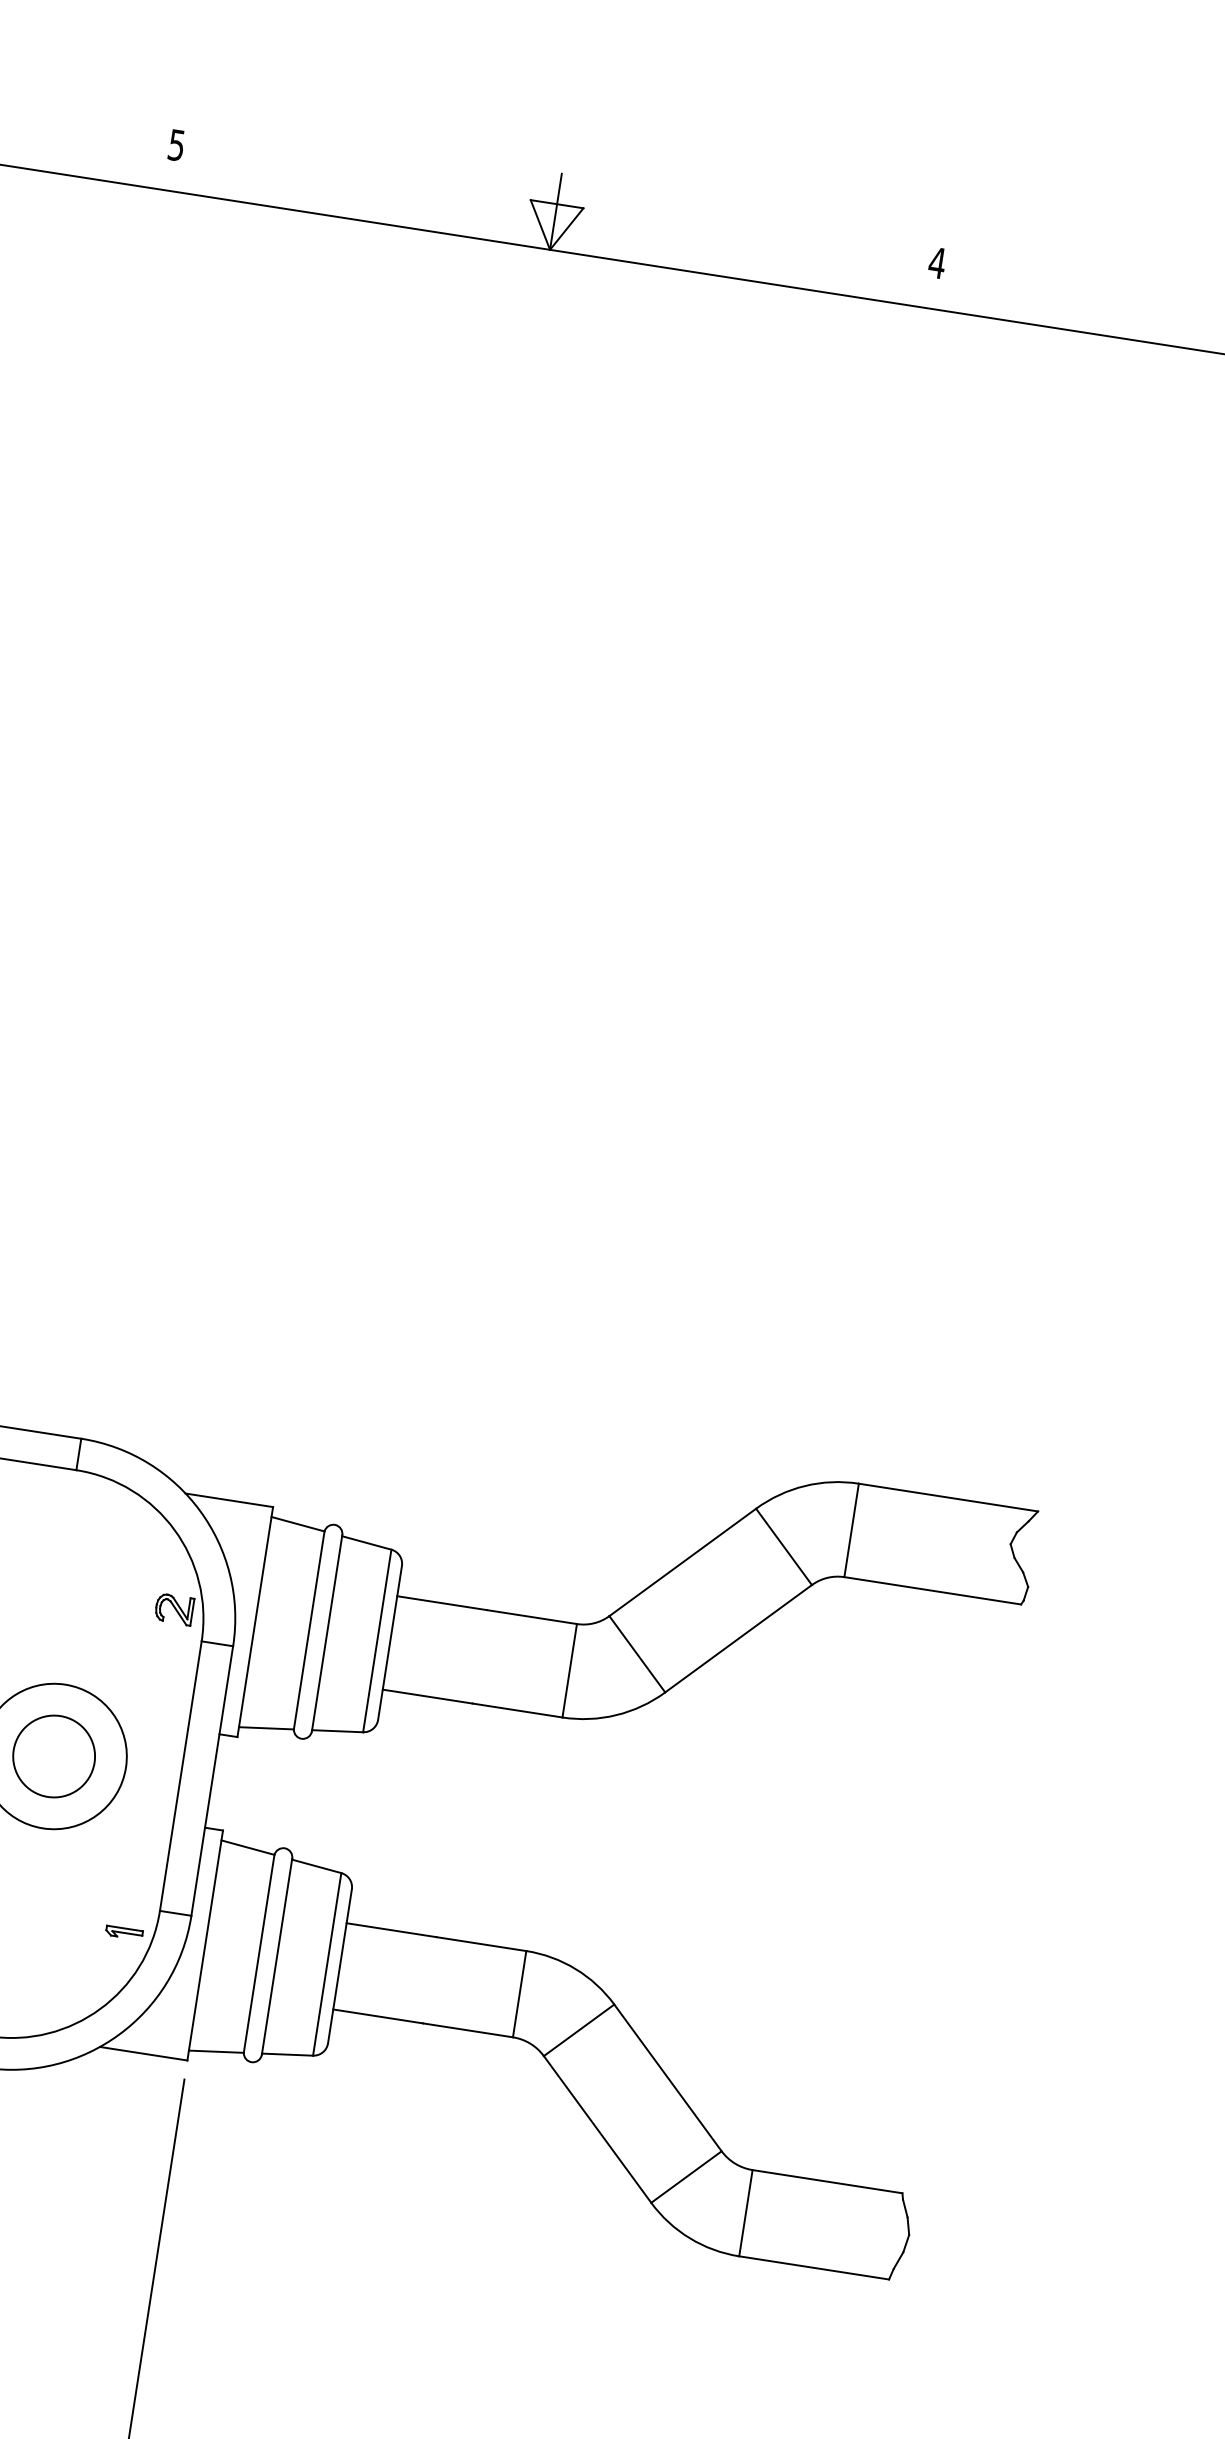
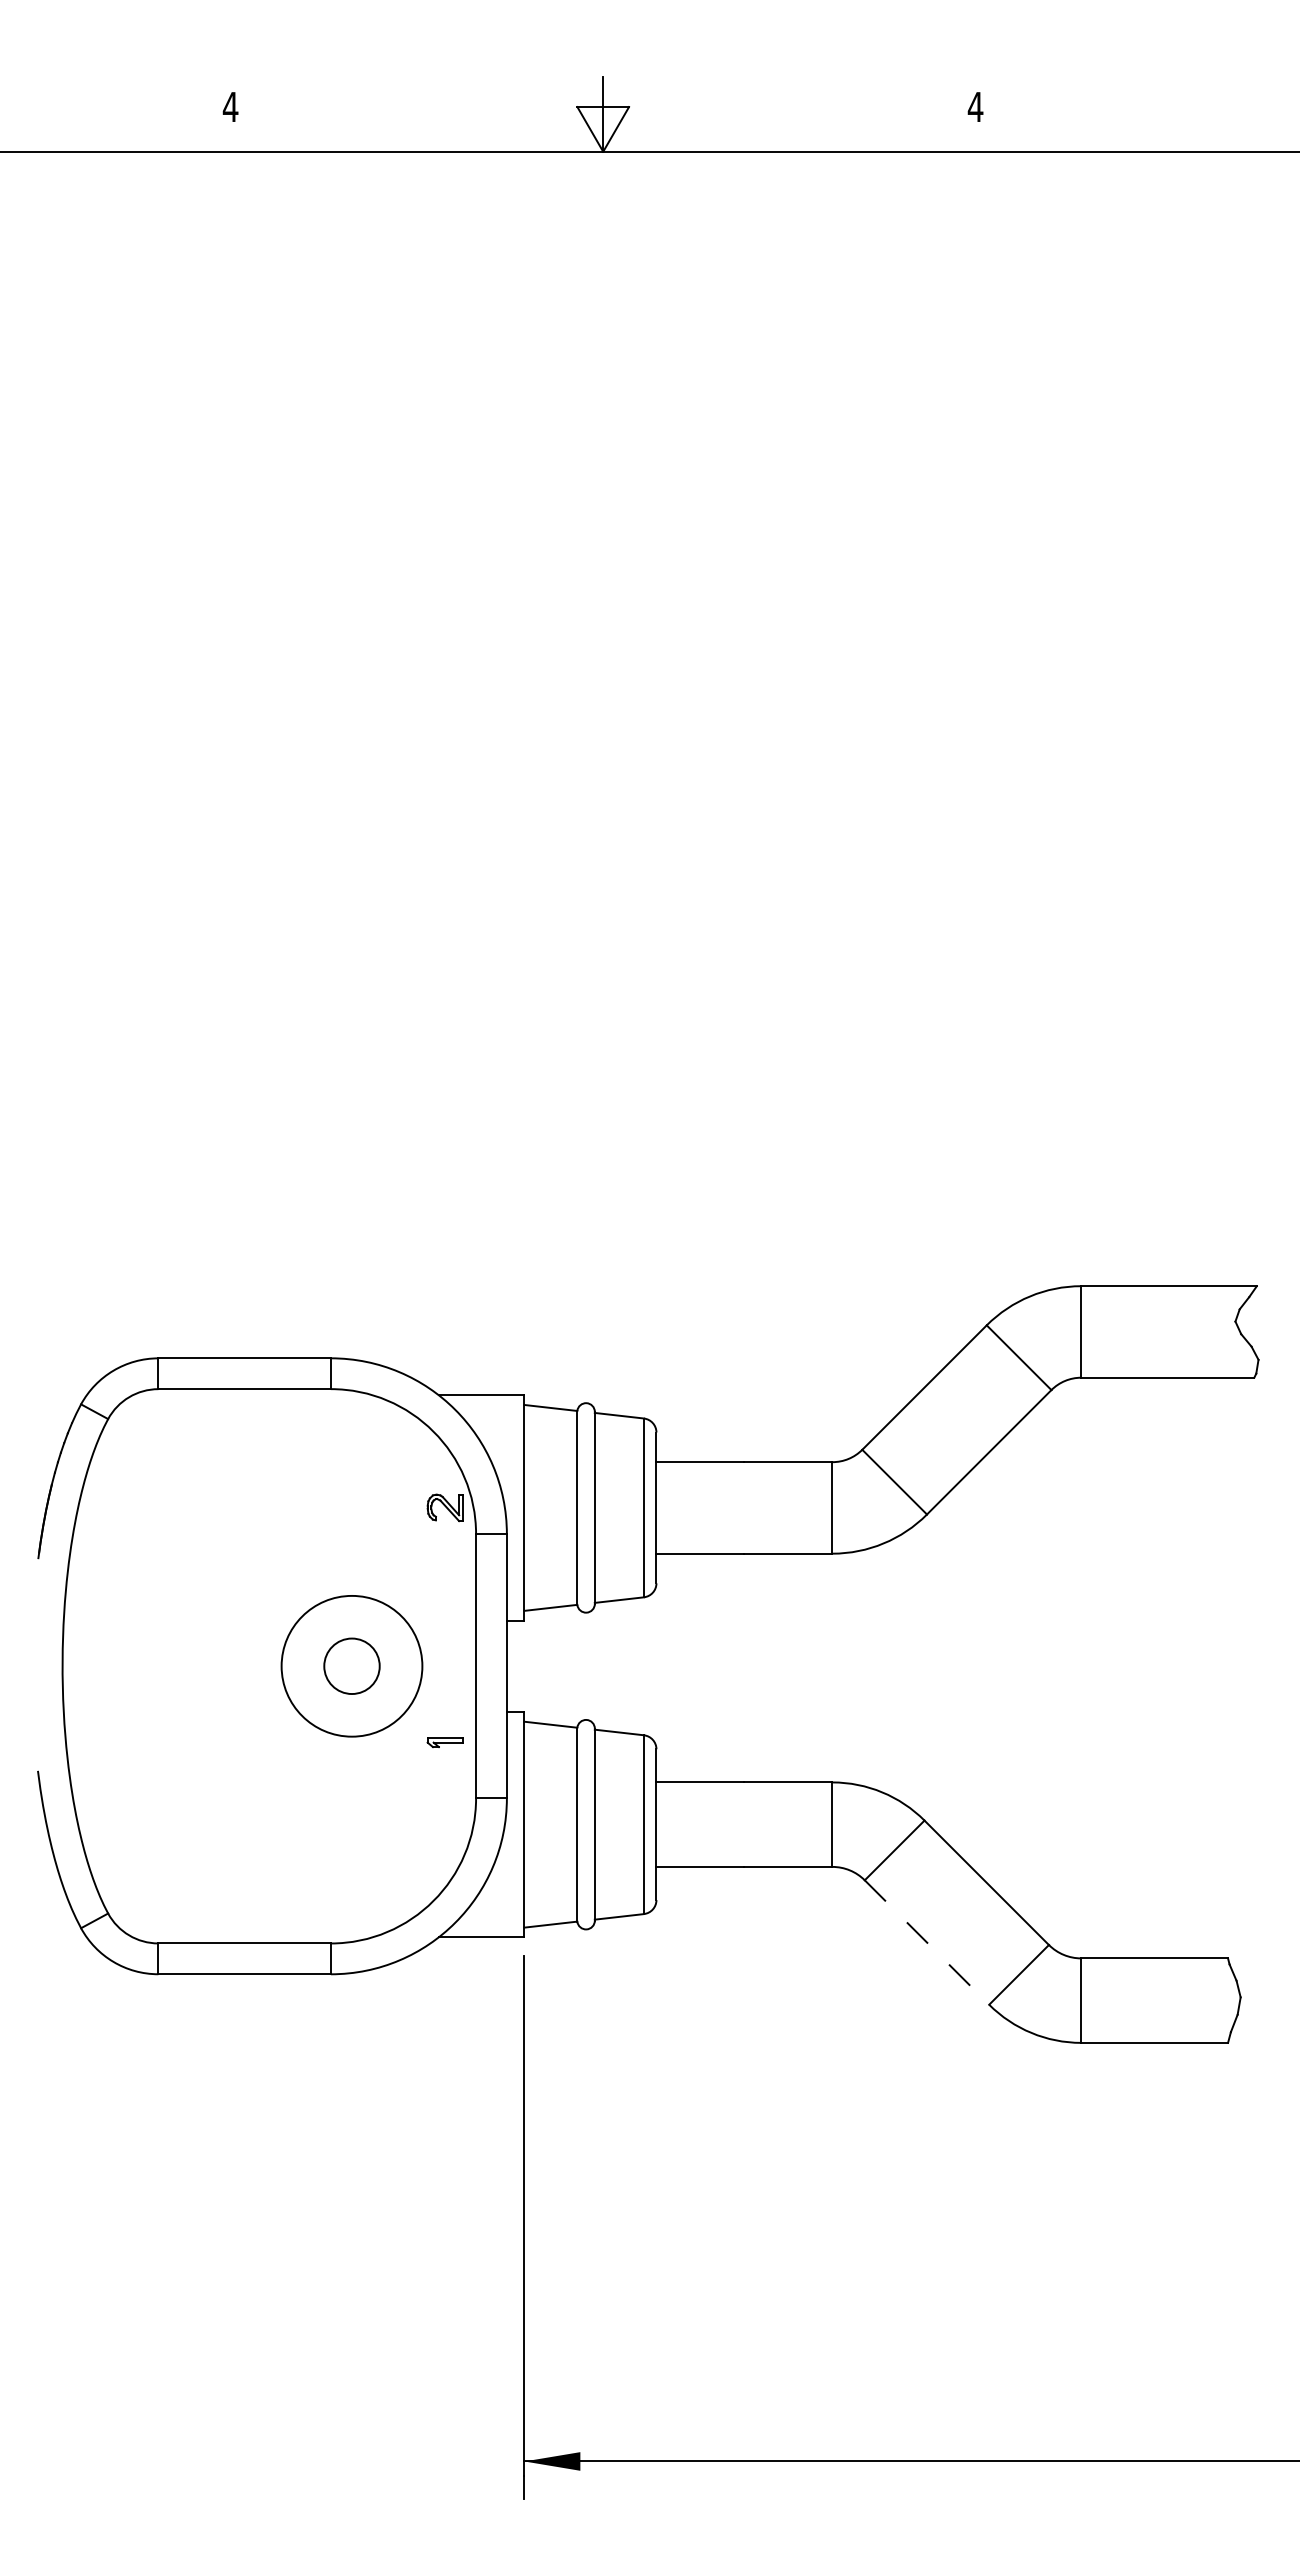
text: (176, 145) -> (230, 107), 5 -> 4
circle: (53, 1755) -> (351, 1665), size x0.7
part: (123, 1932) -> (444, 1742), moved
line: (598, 2129) -> (927, 1942), solid -> dashed

